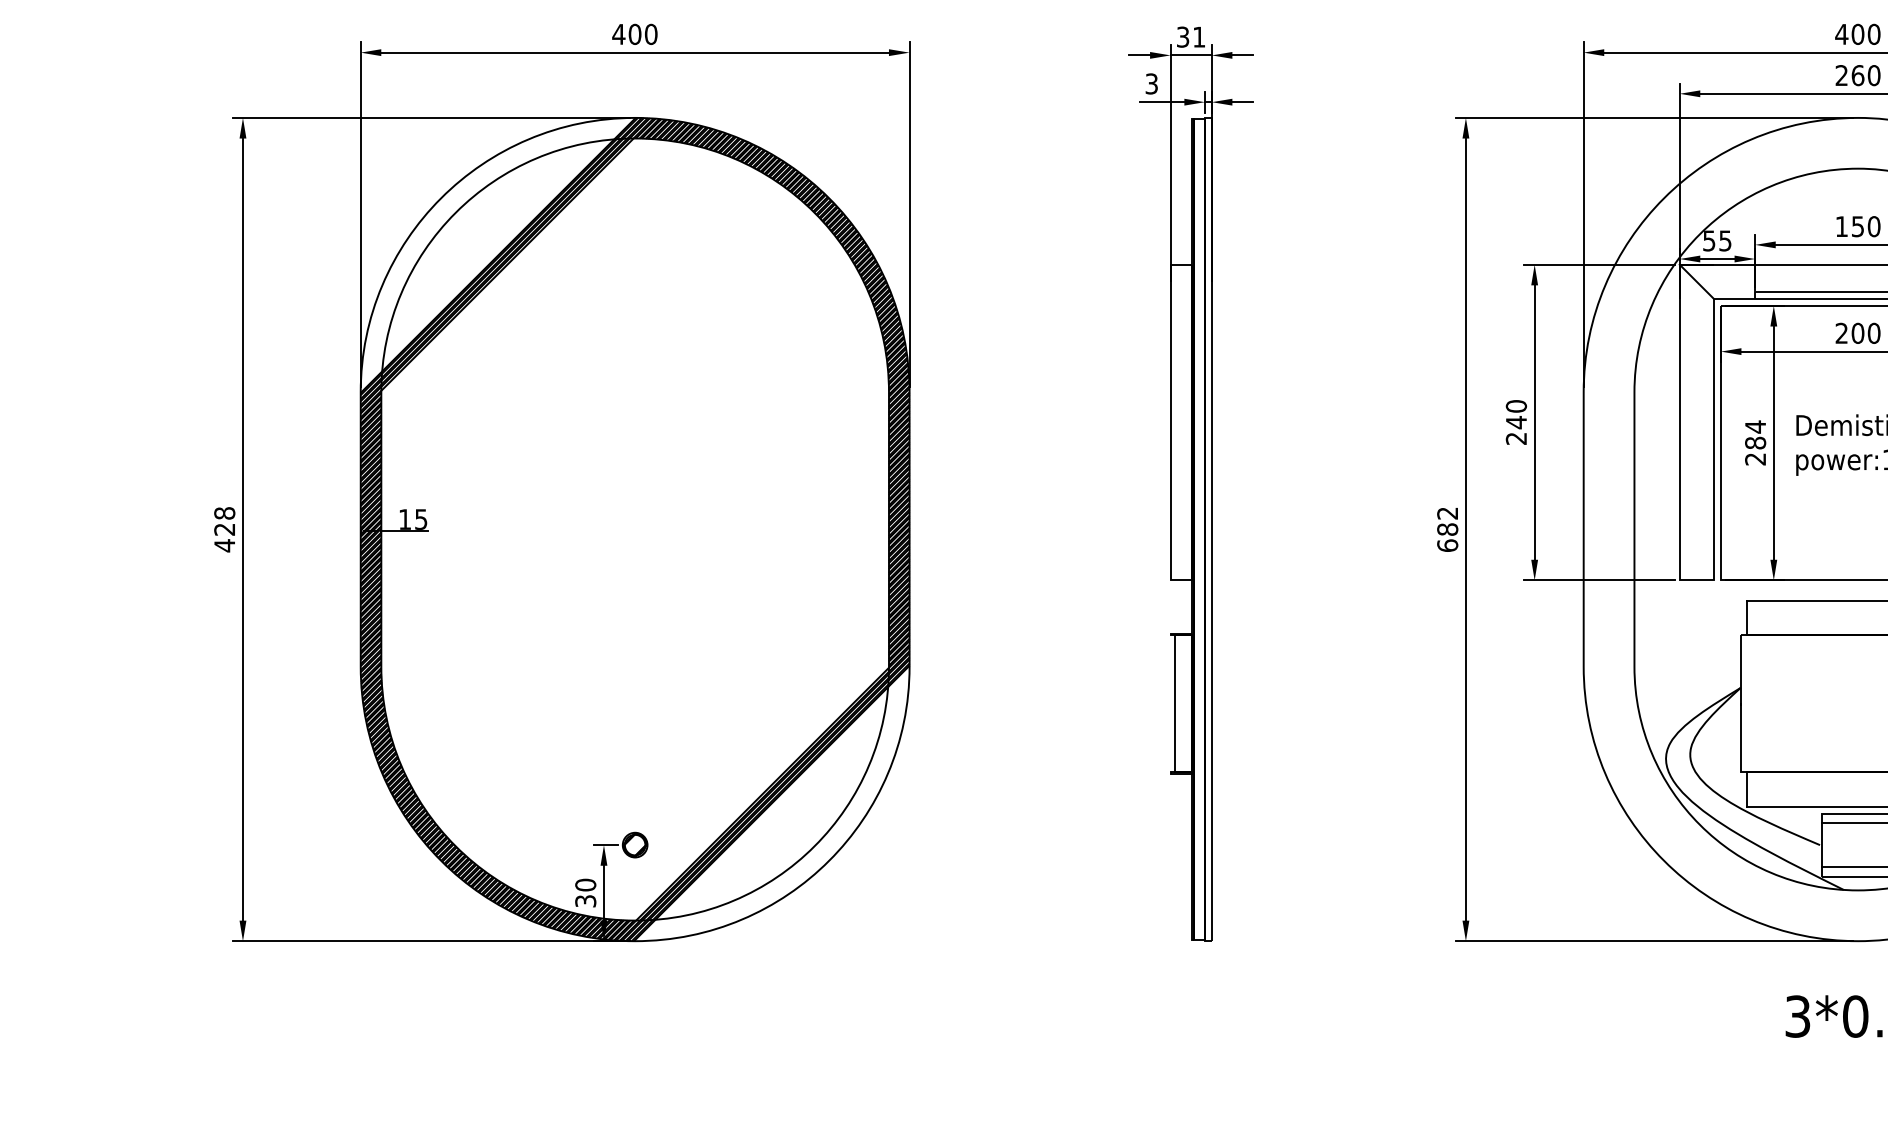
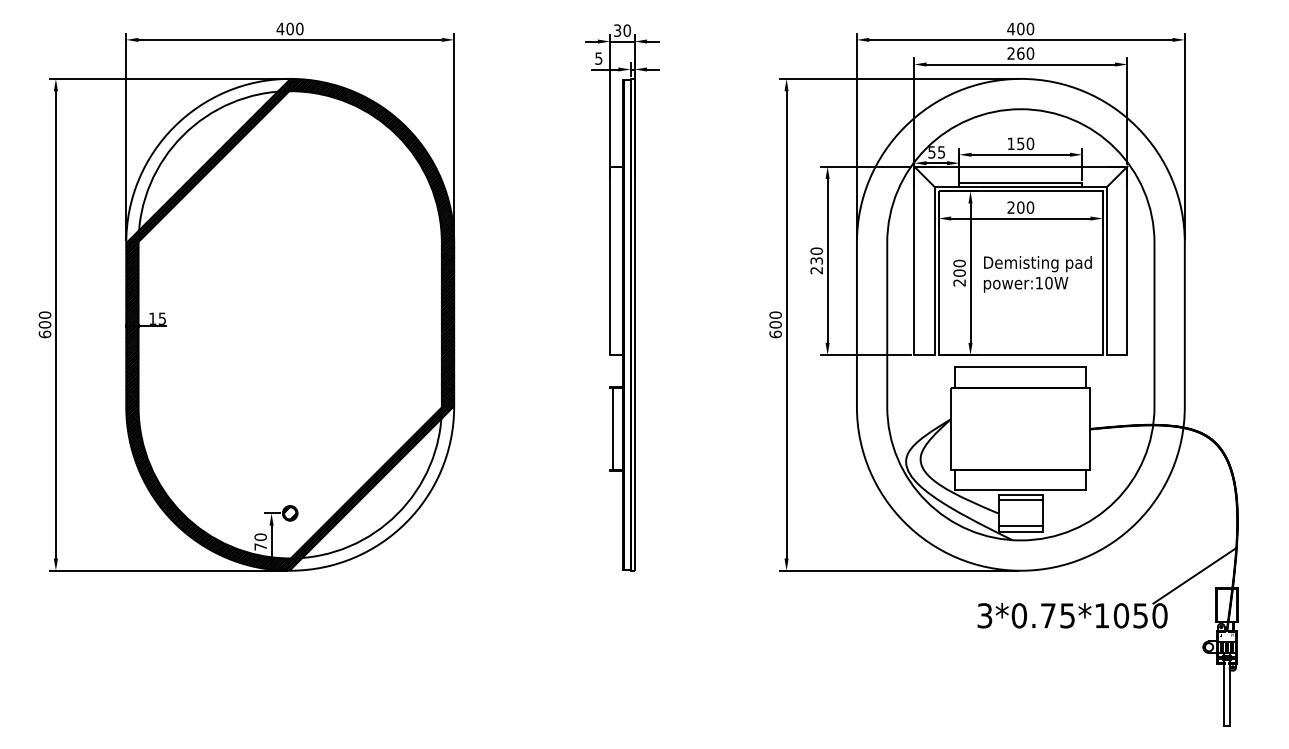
text: (1198, 36) -> (626, 30), 31 -> 30
text: (1151, 82) -> (598, 57), 3 -> 5
text: (1516, 421) -> (816, 260), 240 -> 230
text: (1755, 433) -> (959, 267), 284 -> 200
text: (1447, 520) -> (775, 319), 682 -> 600
text: (223, 528) -> (44, 324), 428 -> 600
text: (585, 900) -> (260, 546), 30 -> 70

